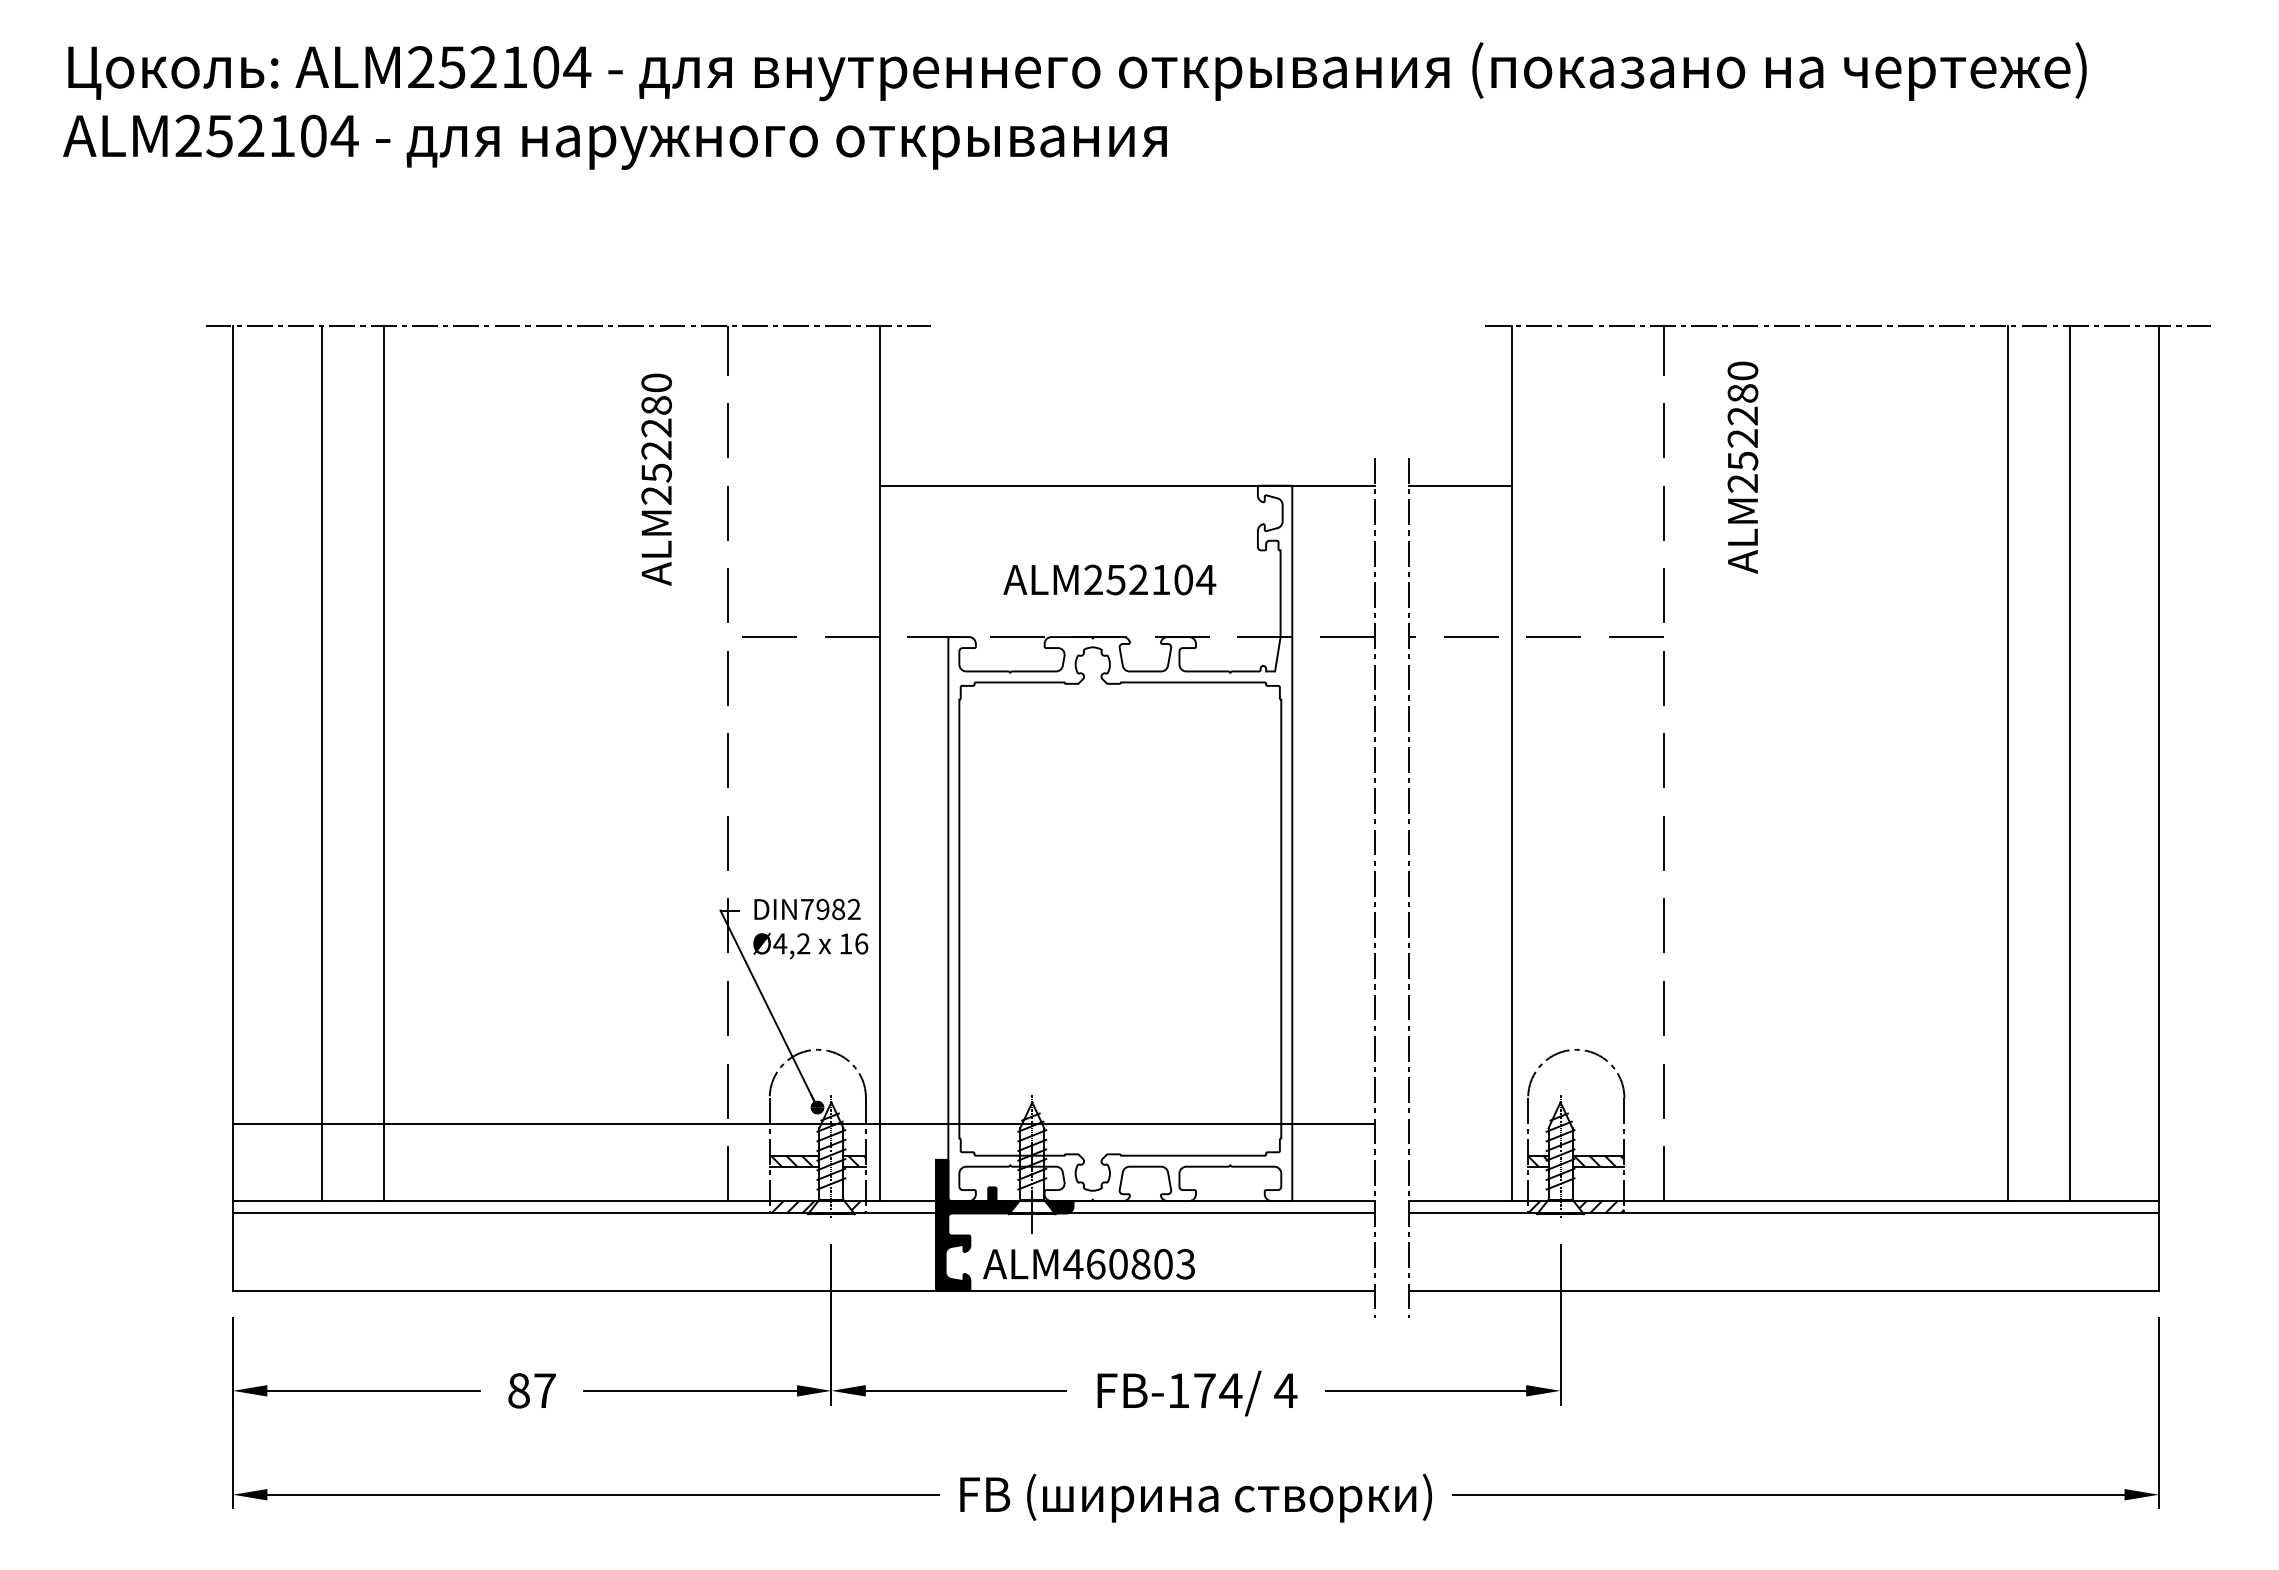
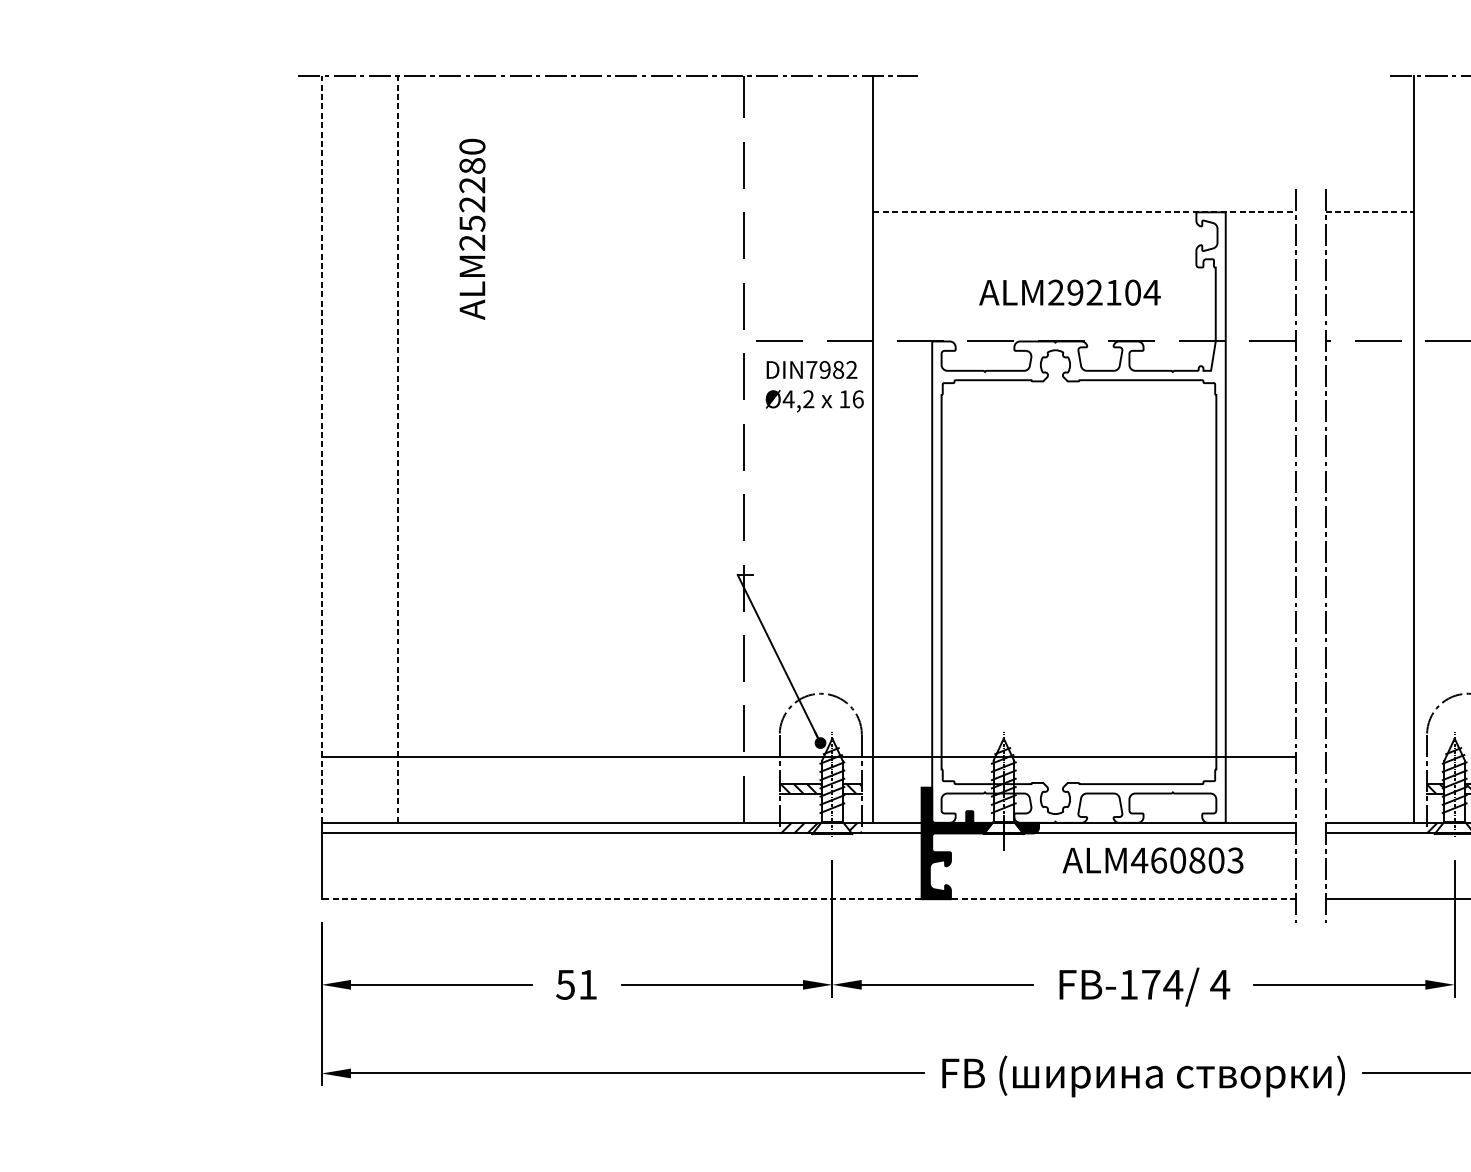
text: (656, 479) -> (472, 229), moved
line: (1127, 485) -> (1085, 212), solid -> dashed
line: (1460, 485) -> (1369, 212), solid -> dashed
text: (1115, 579) -> (1074, 292), ALM252104 -> ALM292104
line: (232, 763) -> (321, 449), solid -> dashed
line: (322, 763) -> (398, 449), solid -> dashed
line: (384, 763) -> (450, 449), removed
text: (810, 928) -> (814, 386), moved
text: (1088, 1264) -> (1152, 860), moved
line: (803, 1290) -> (808, 899), solid -> dashed
text: (531, 1390) -> (576, 984), 87 -> 51

